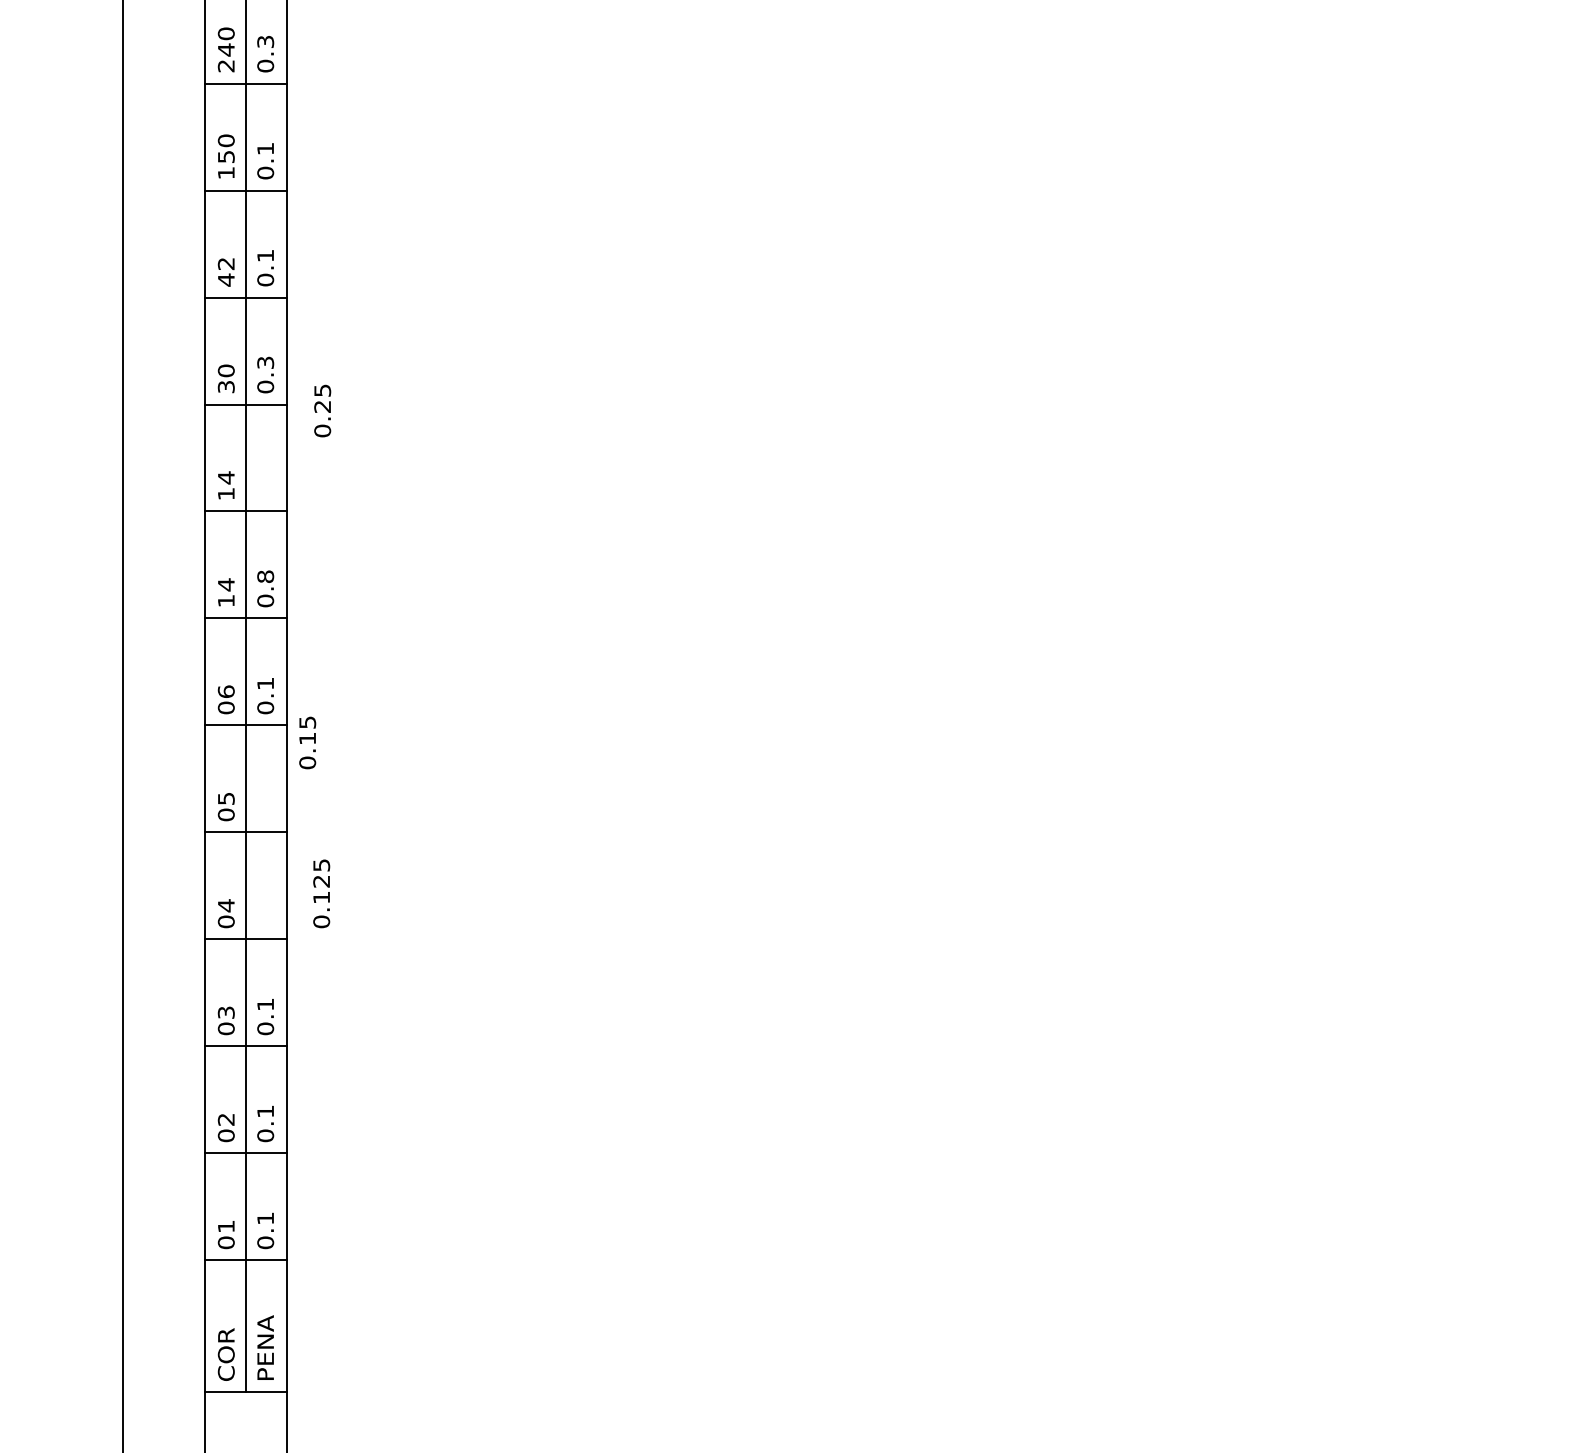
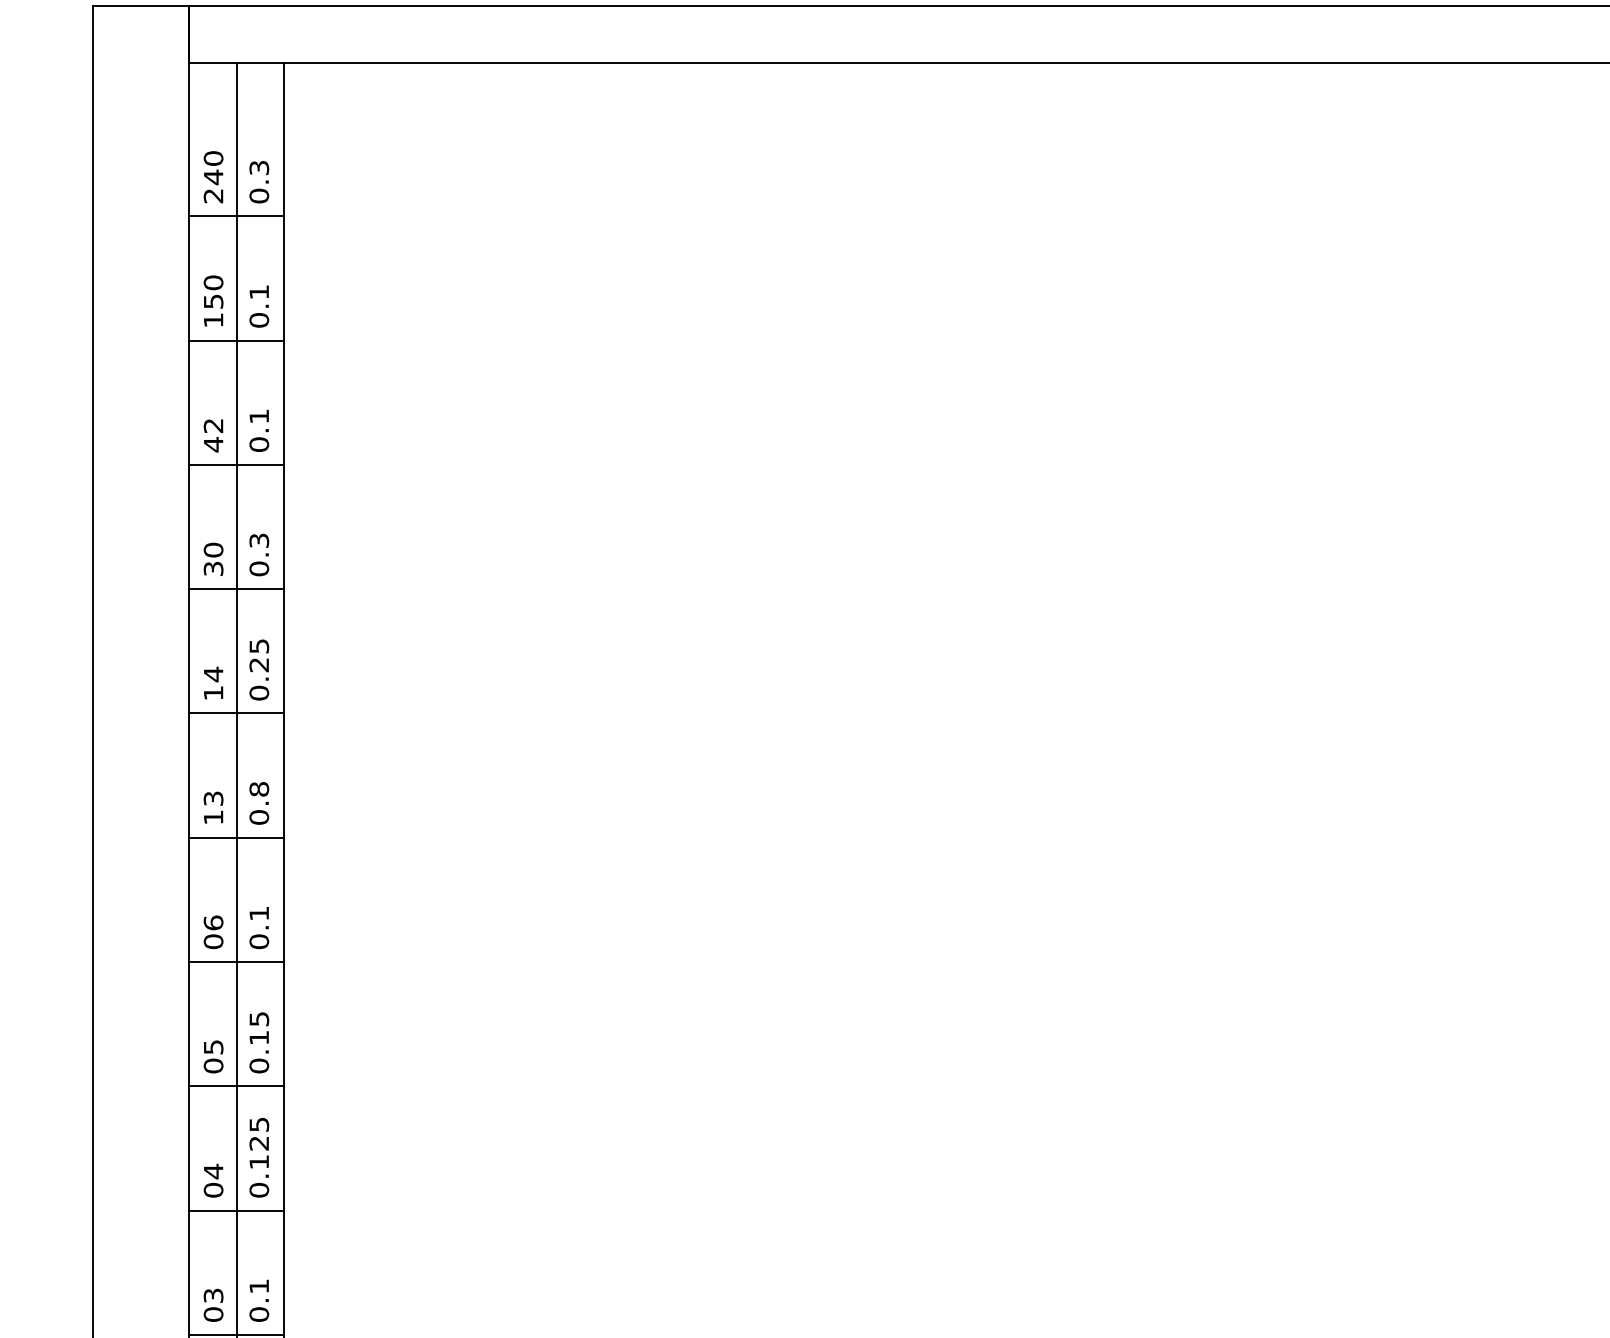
text: (322, 410) -> (259, 669), moved
text: (225, 584) -> (212, 798), 14 -> 13
text: (307, 742) -> (259, 1042), moved
text: (321, 893) -> (259, 1157), moved

